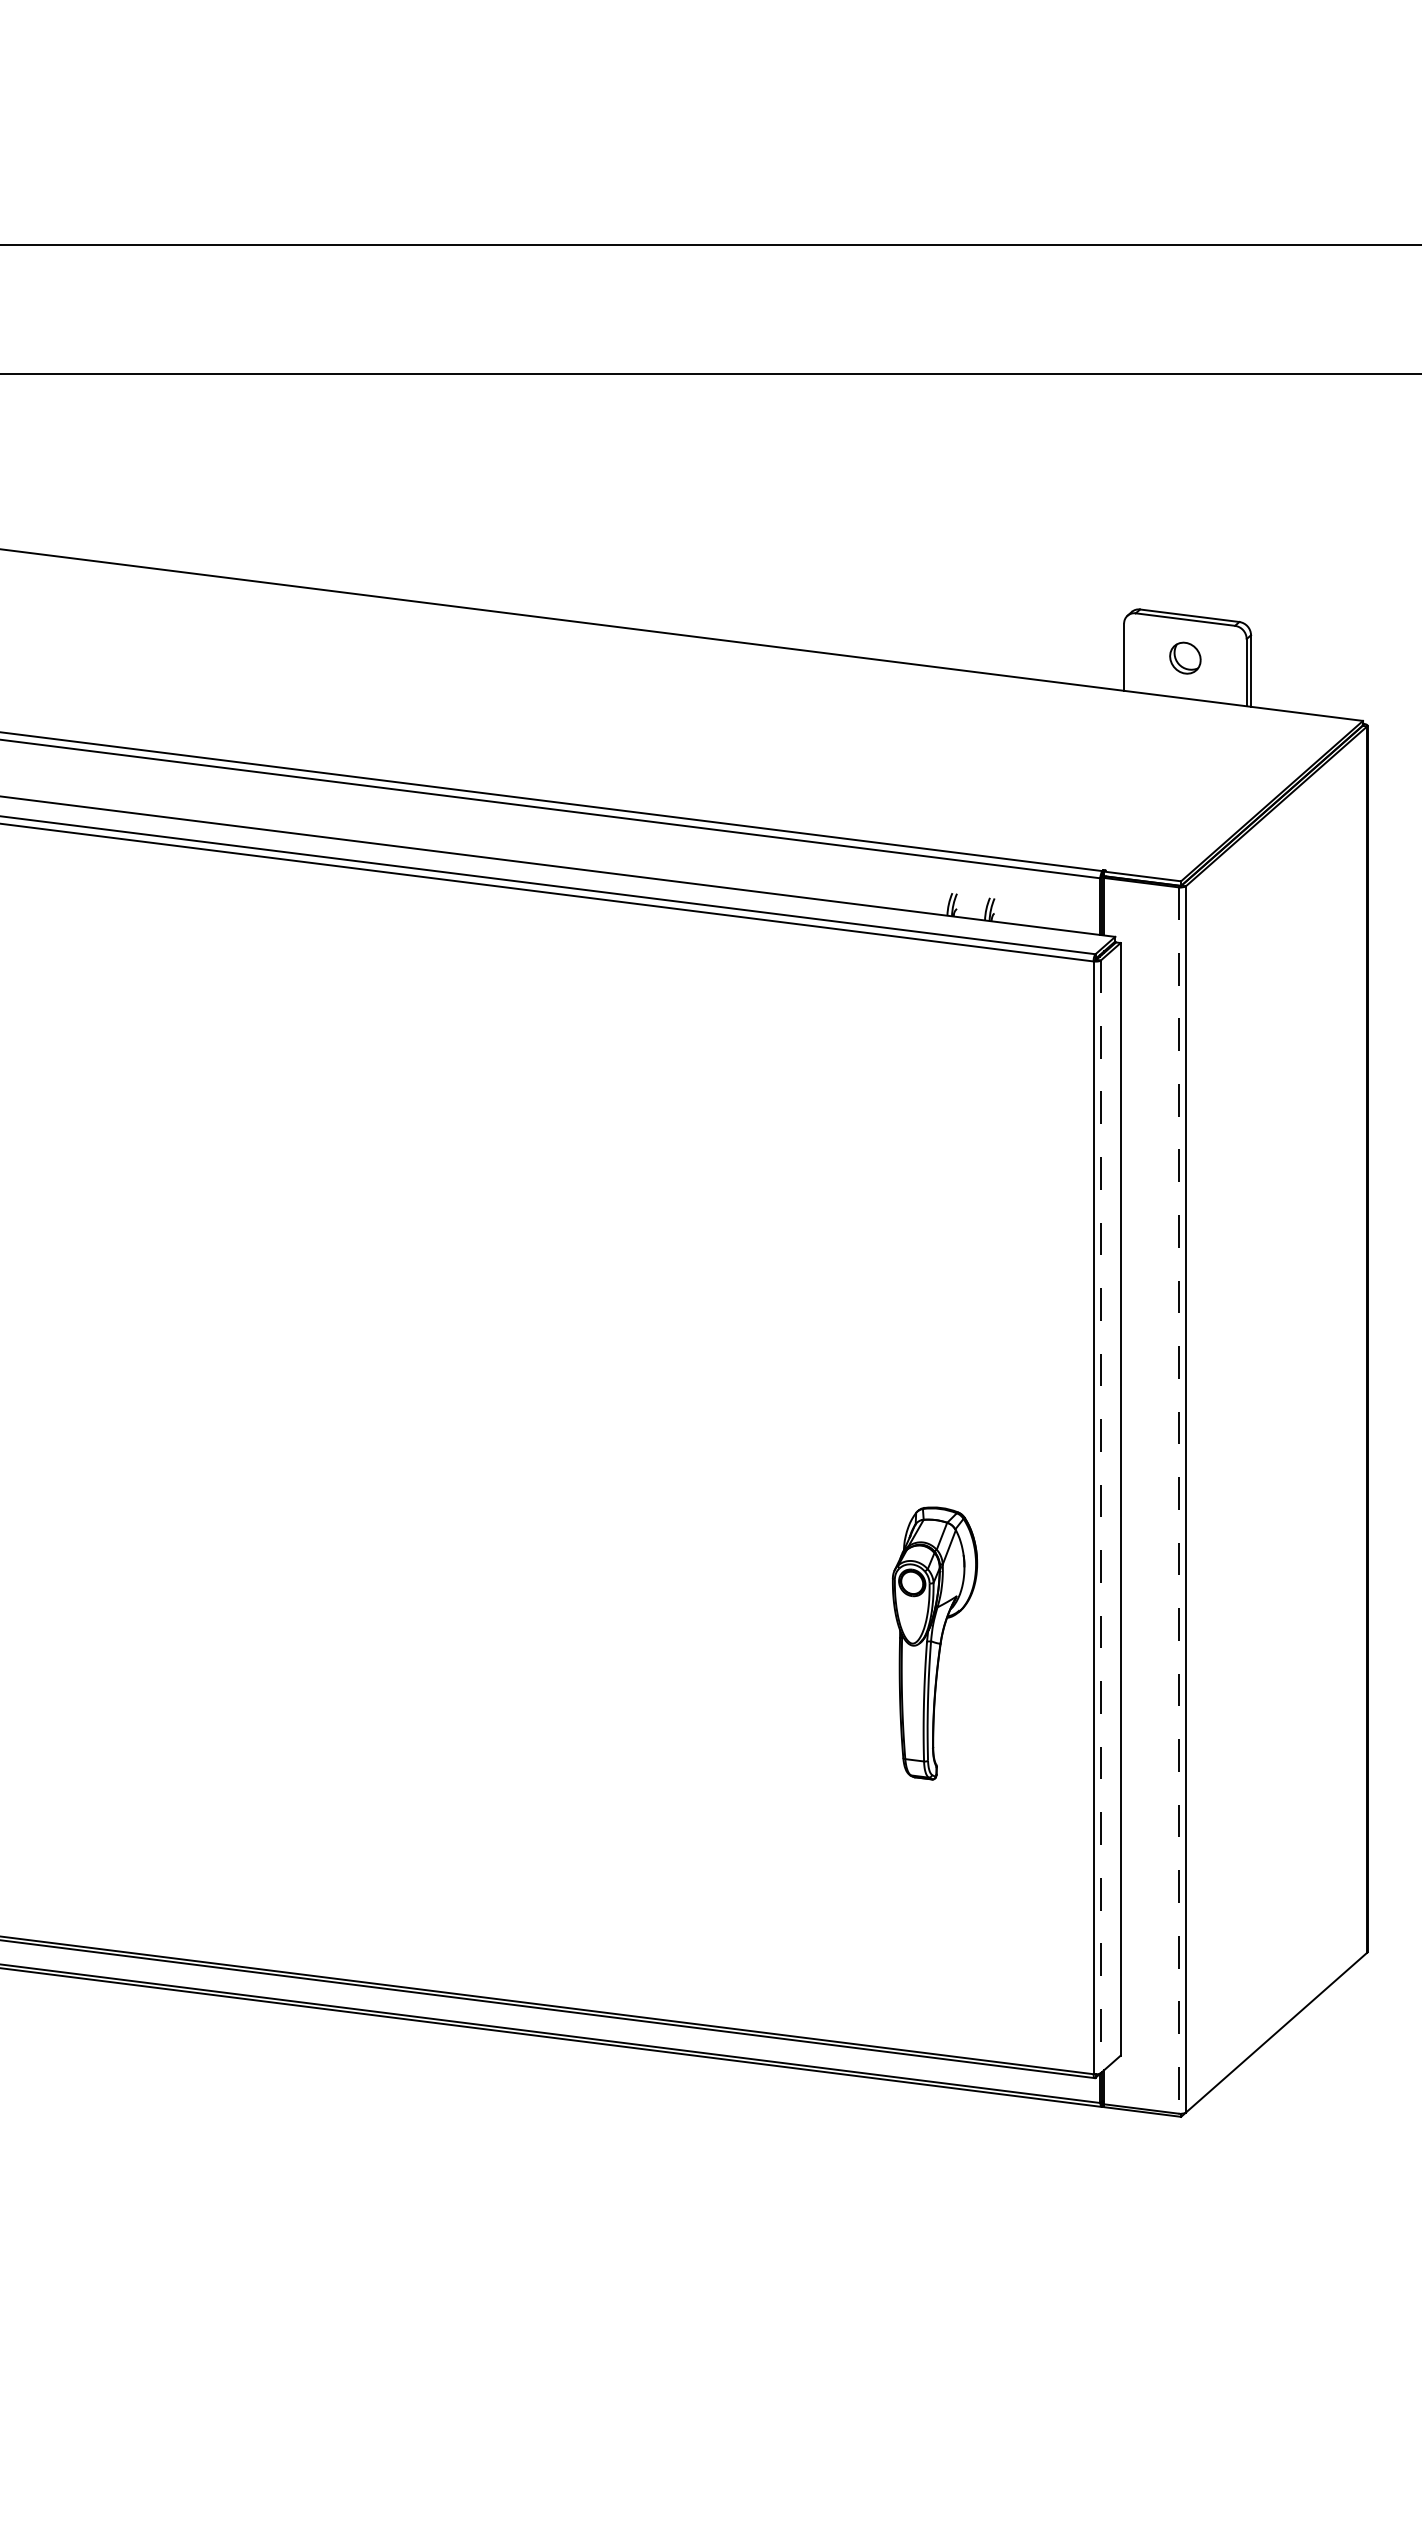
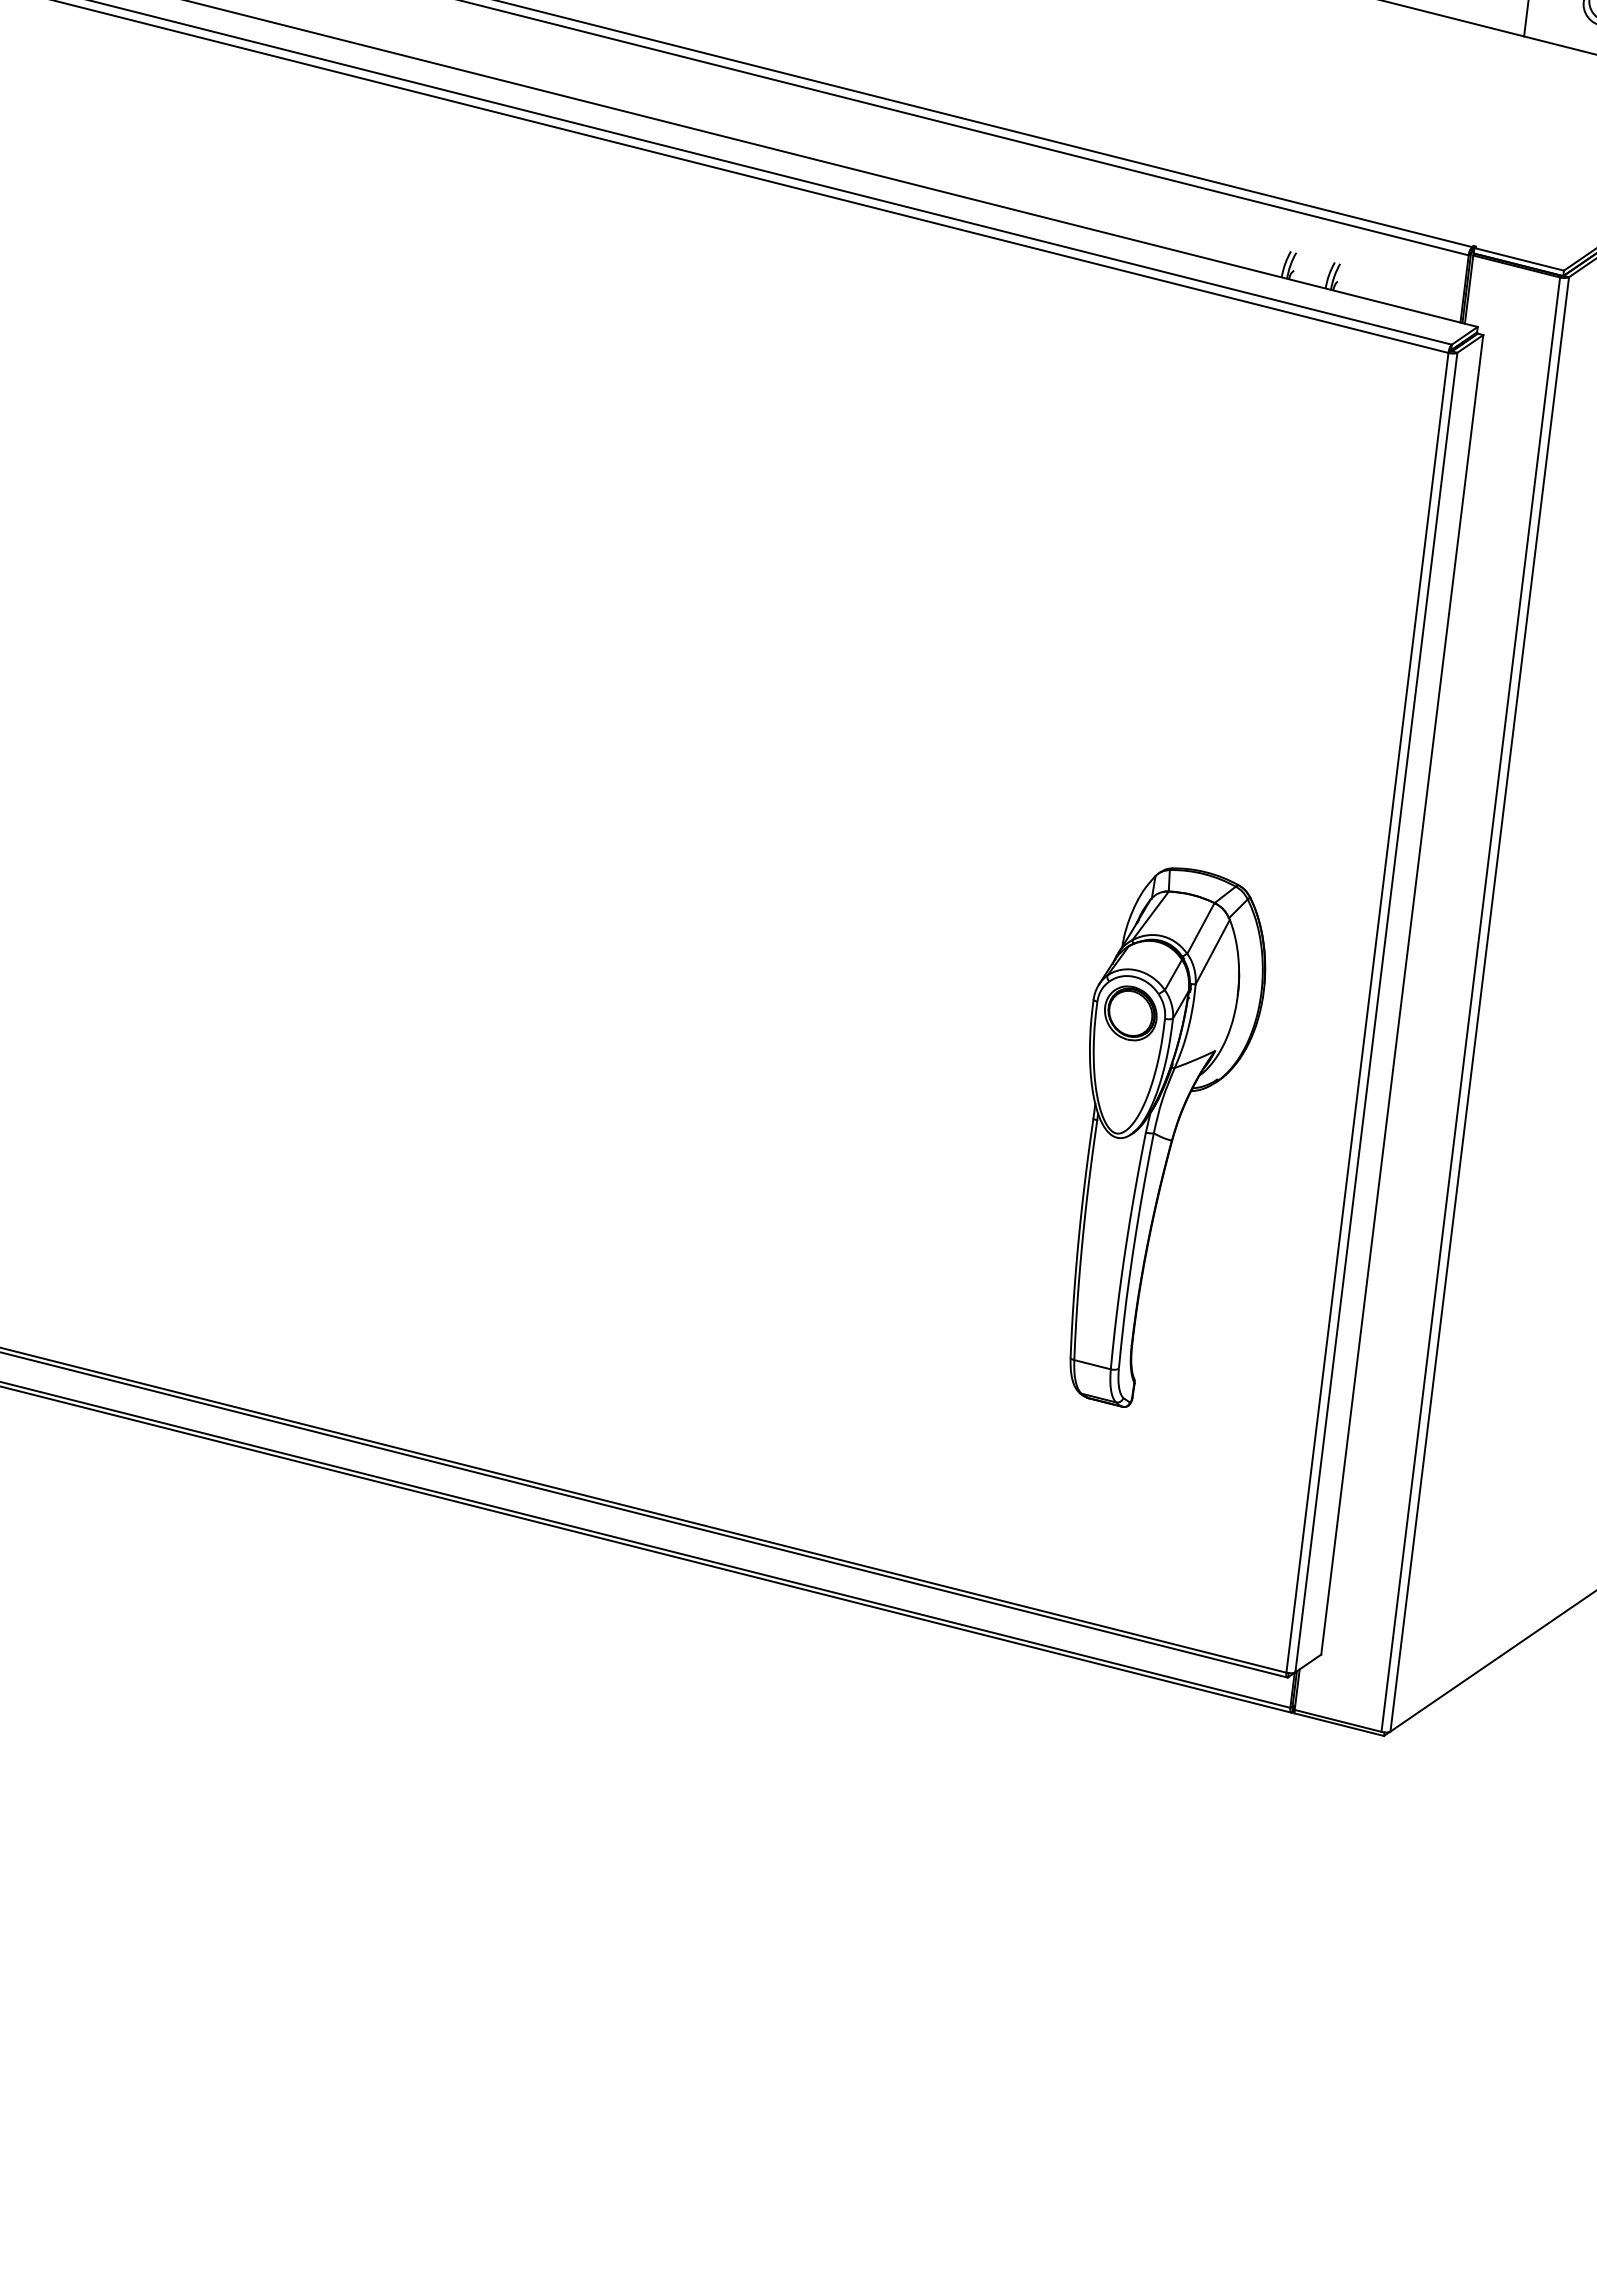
line: (1178, 1501) -> (1470, 1005), dashed -> solid
line: (1100, 1517) -> (1375, 1013), dashed -> solid
part: (934, 1643) -> (1160, 1138), size x1.67

